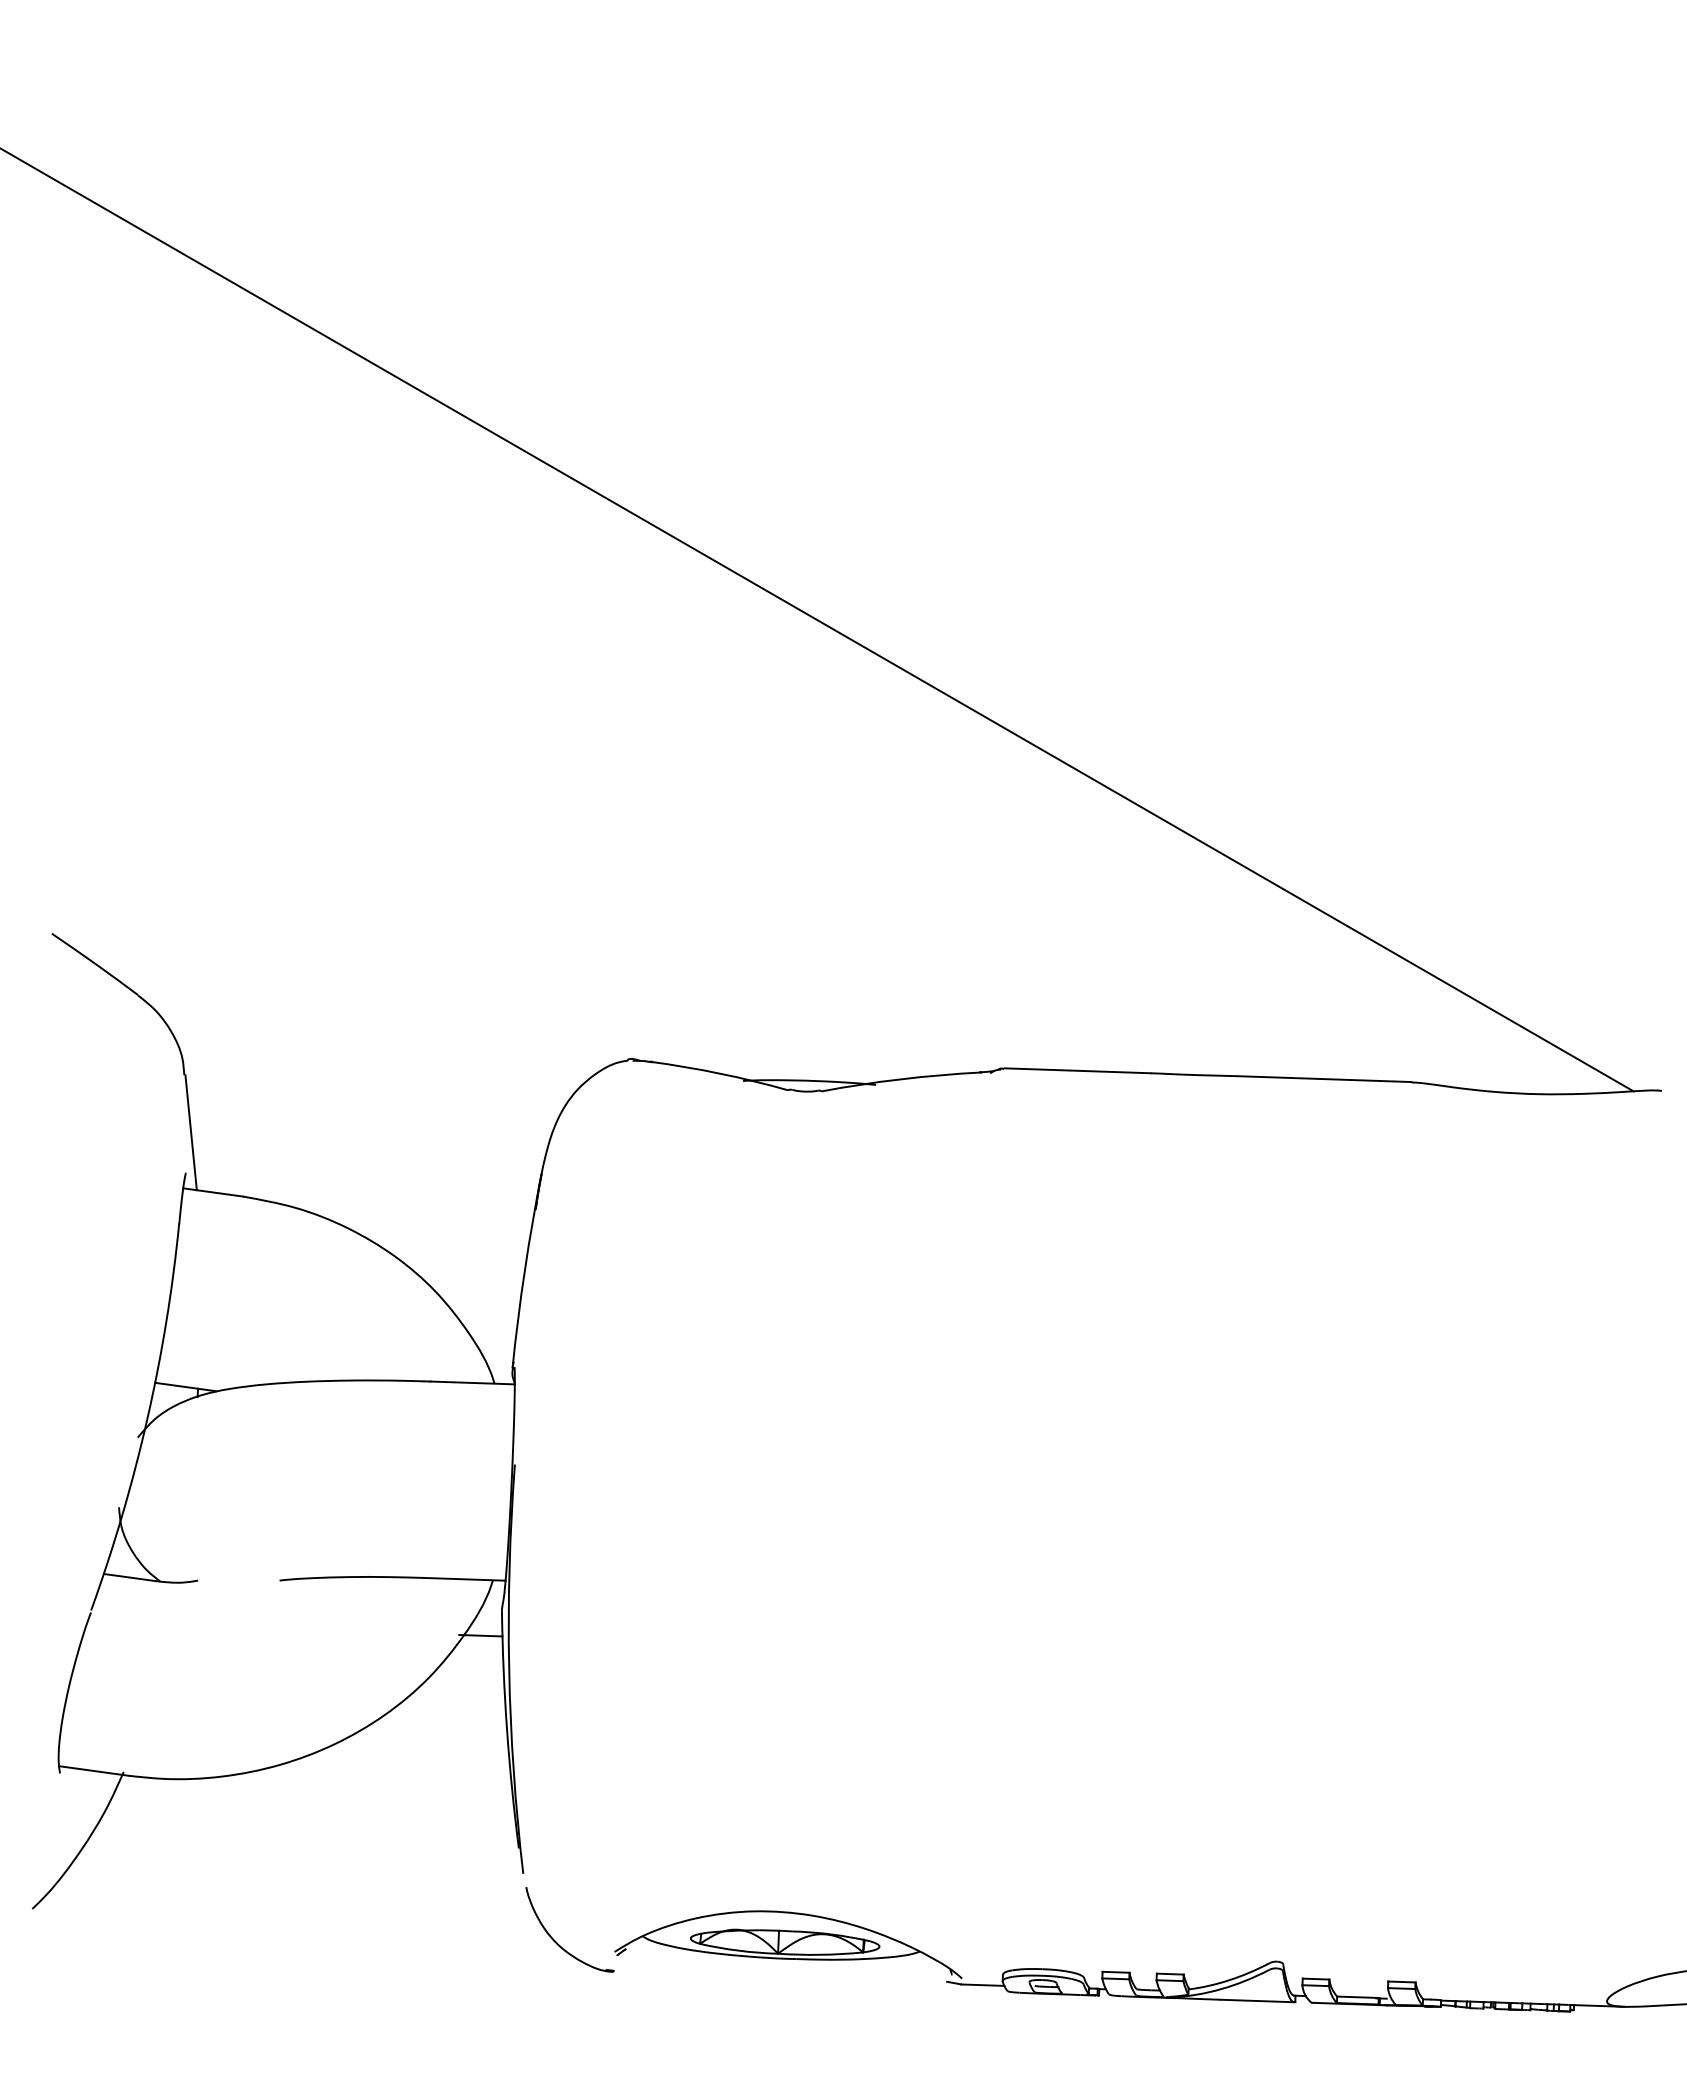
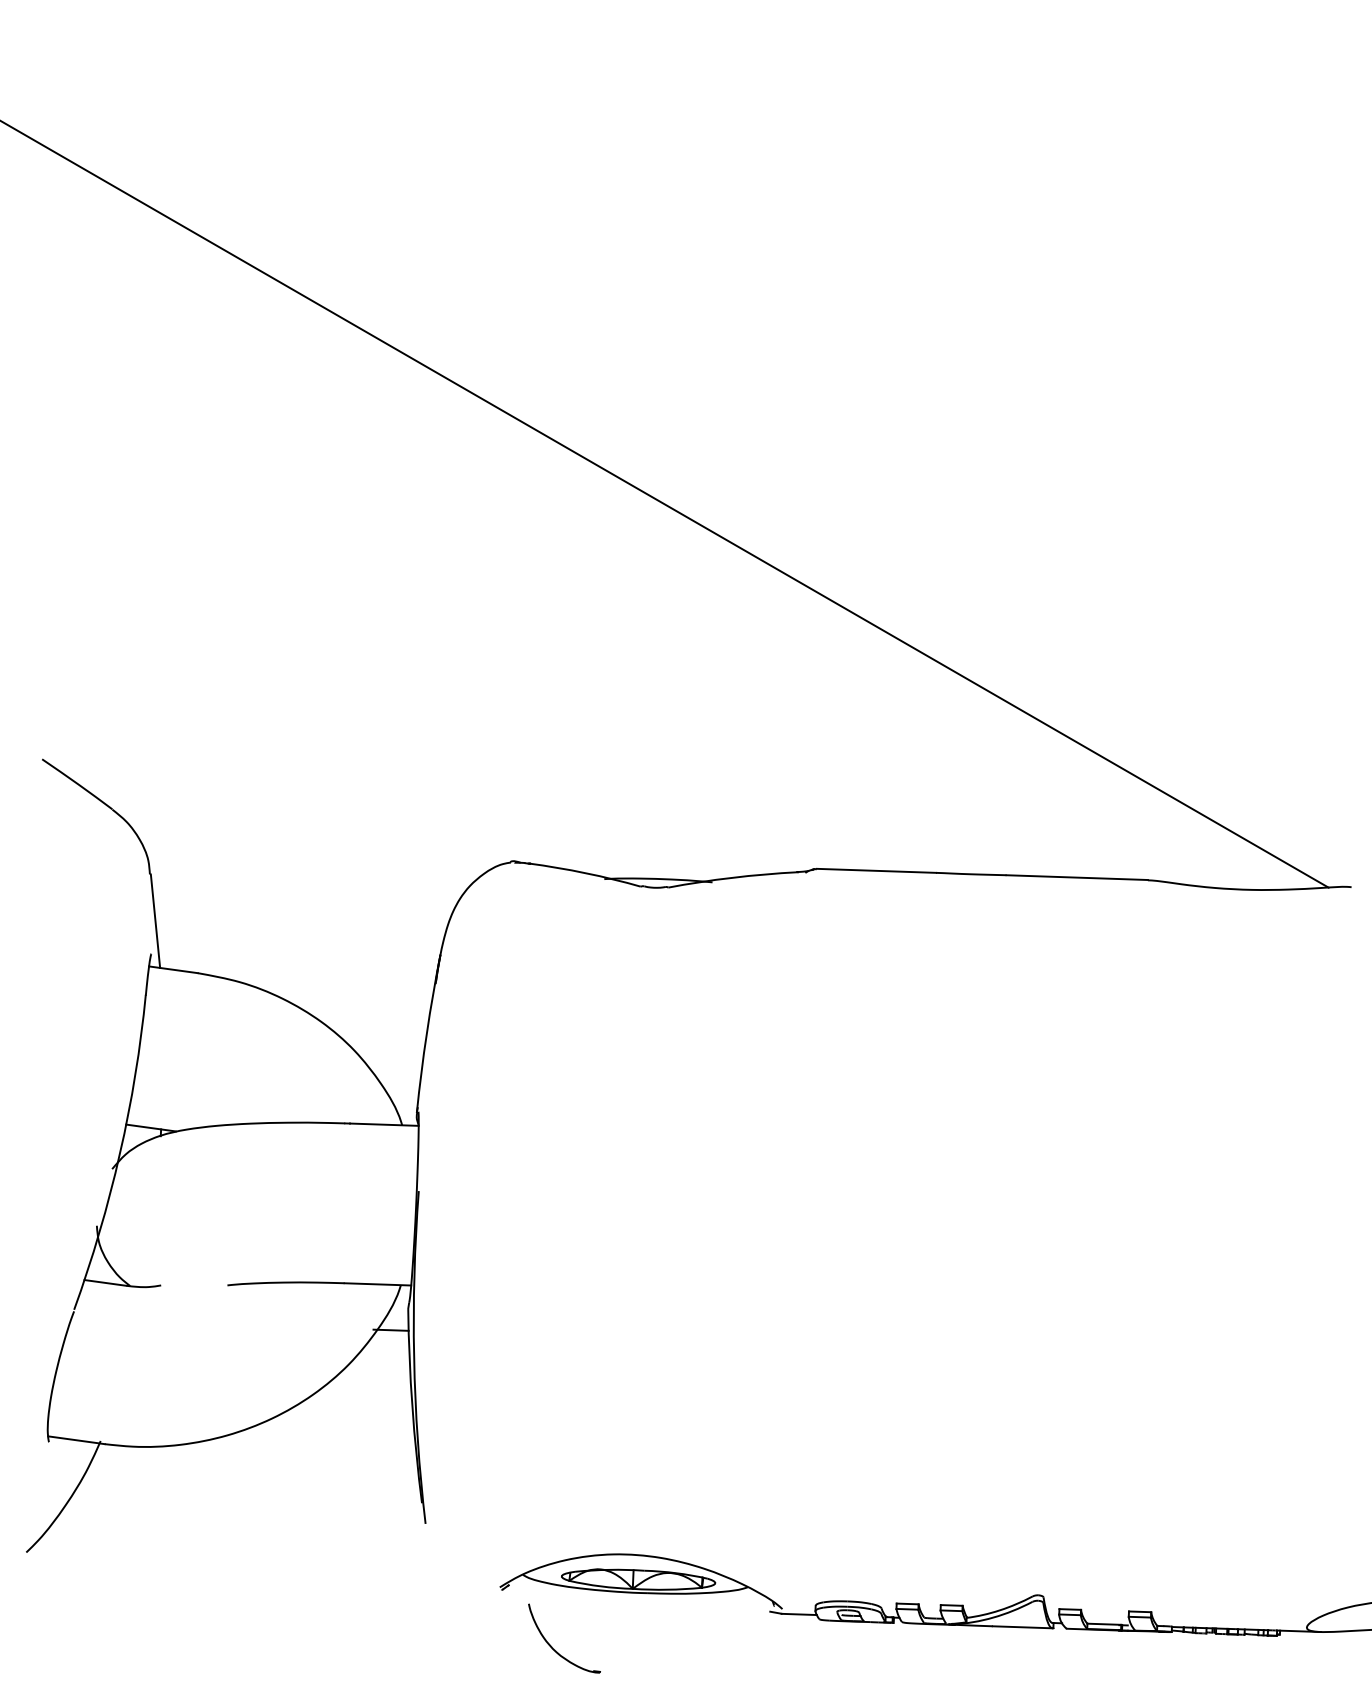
part: (556, 1941) -> (553, 1648), moved

